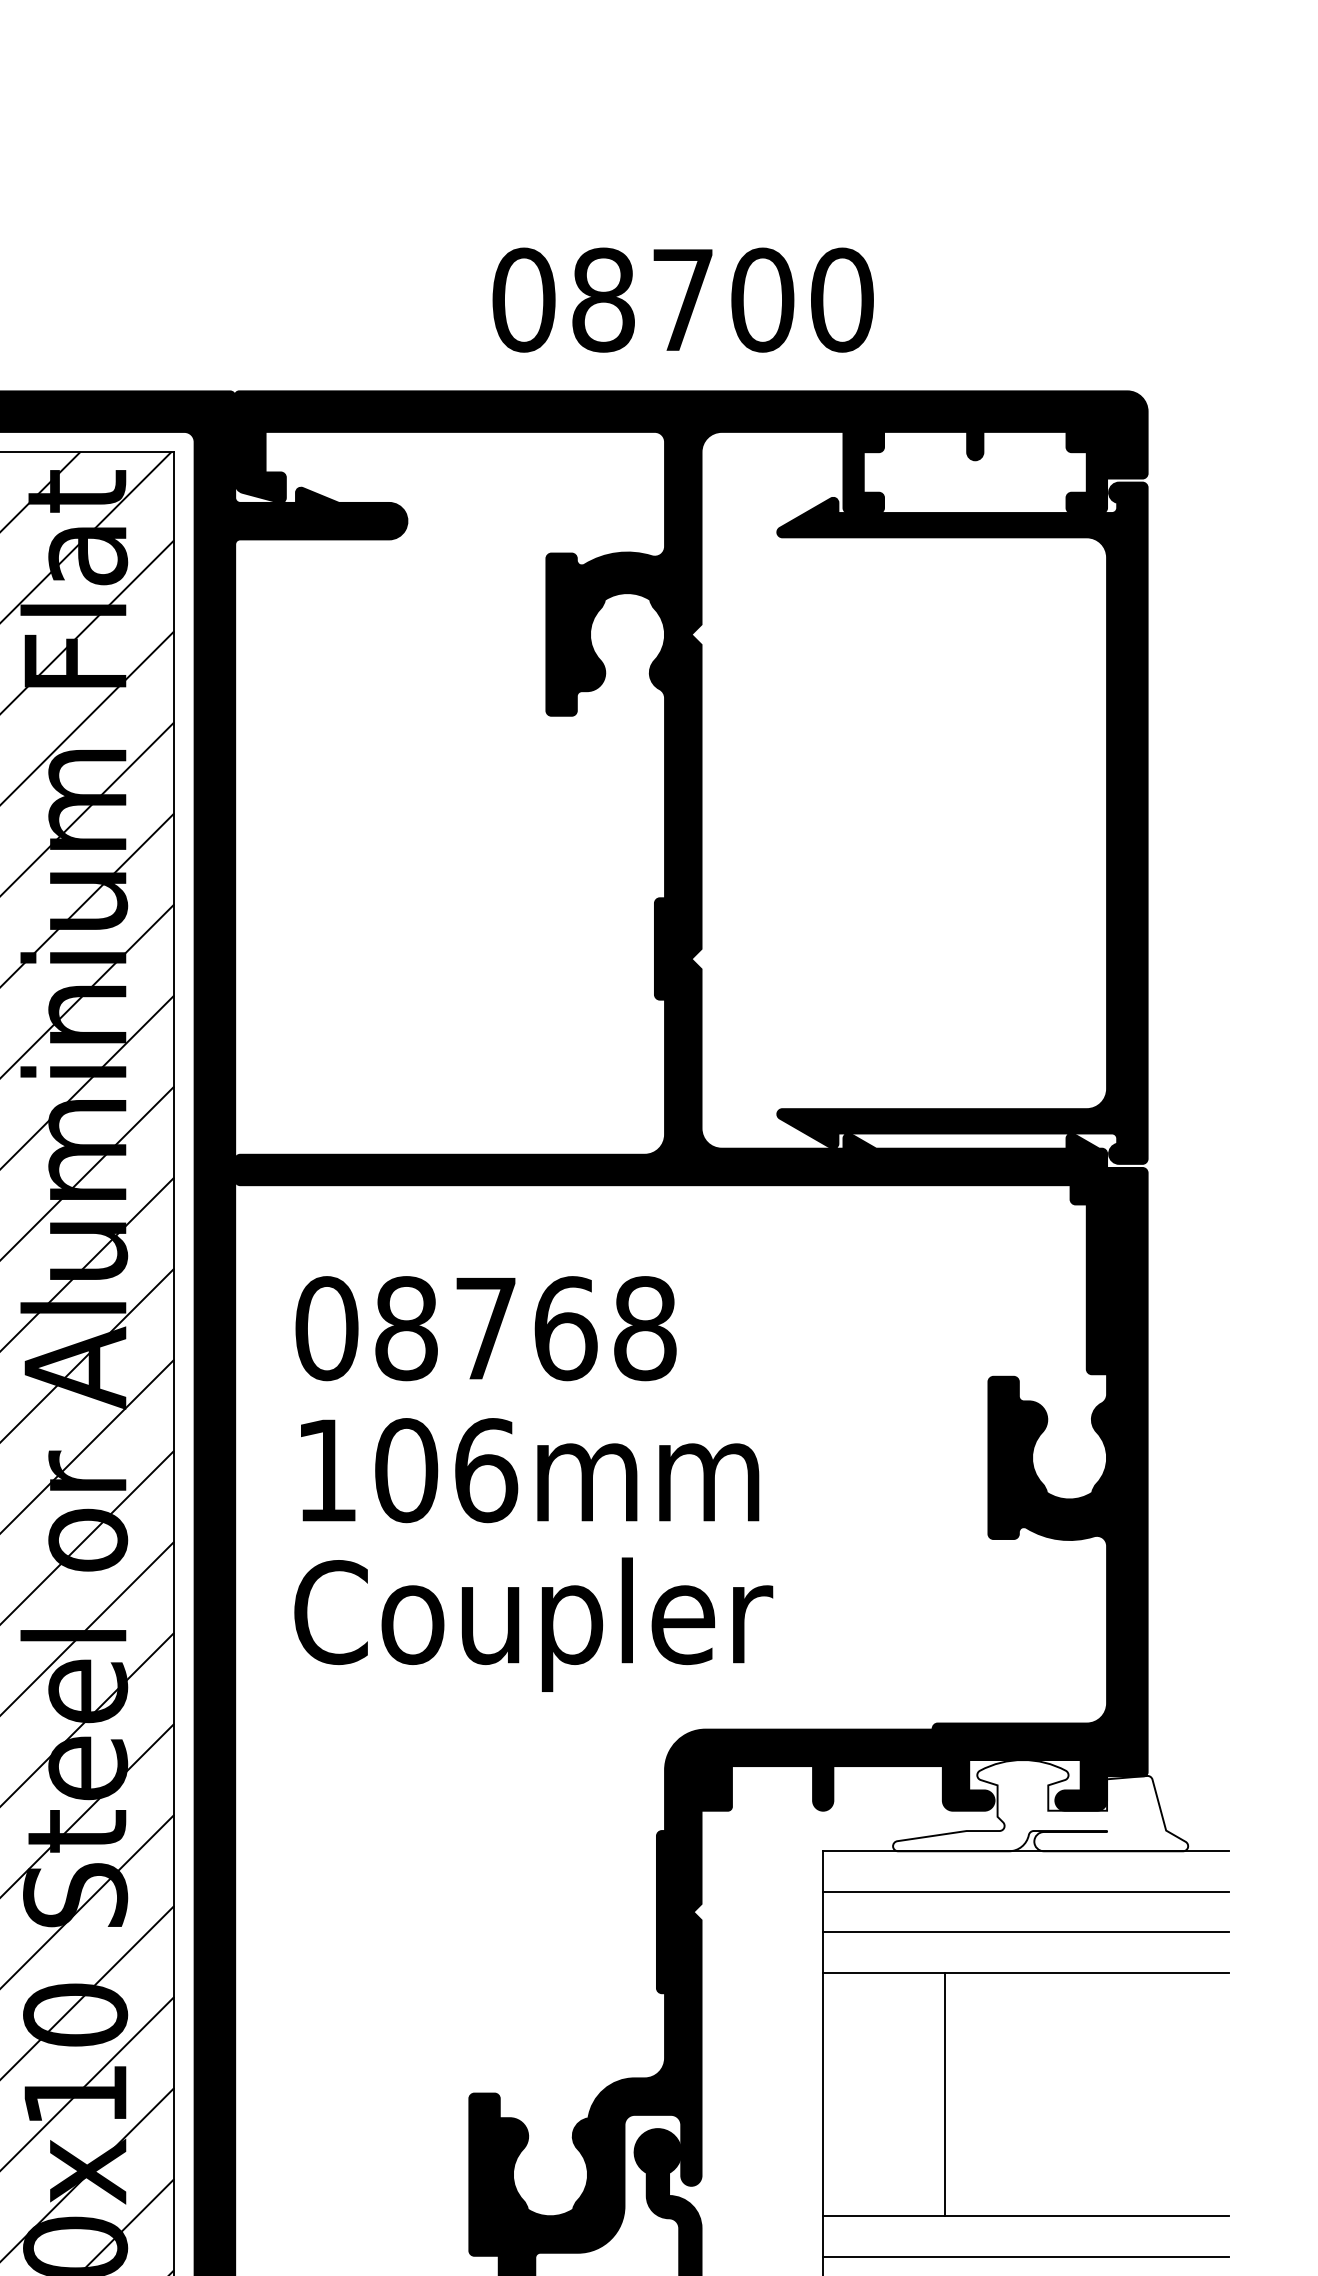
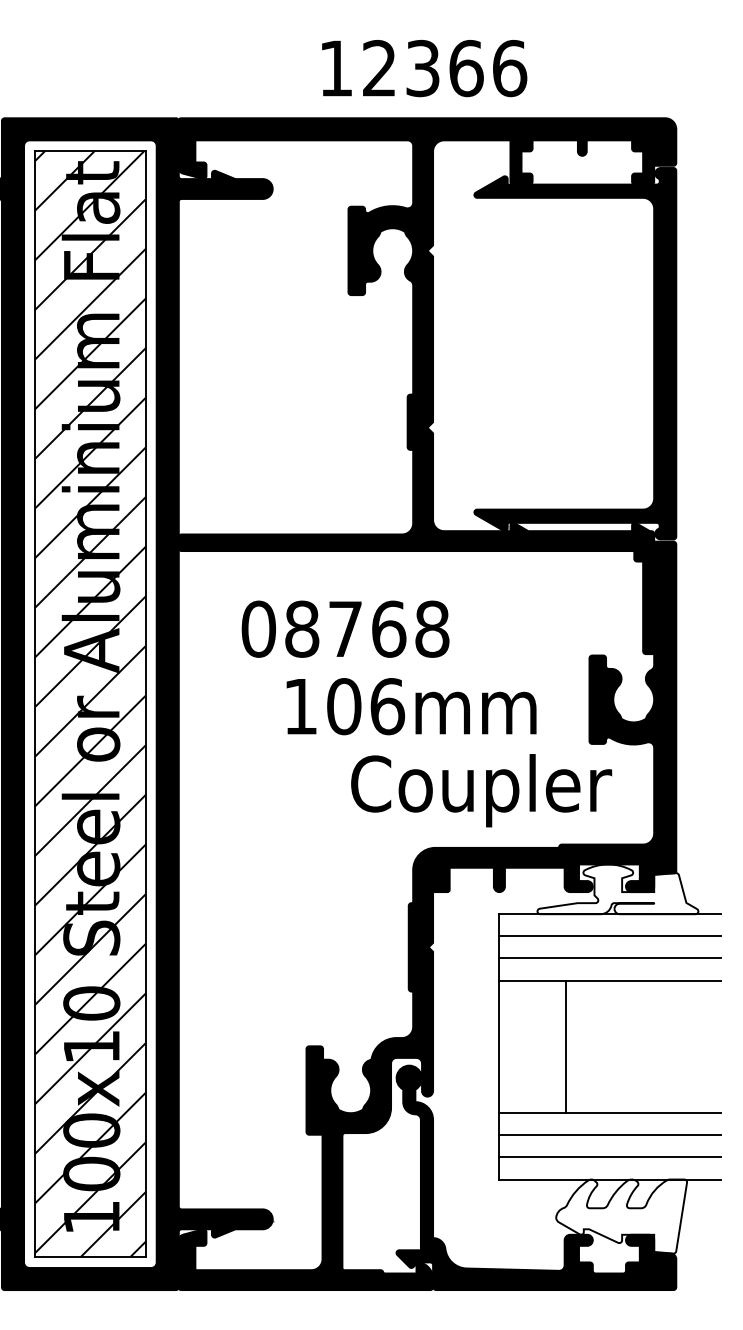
text: (683, 300) -> (423, 68), 08700 -> 12366
text: (485, 1327) -> (345, 628), moved
text: (529, 1470) -> (411, 706), moved
text: (533, 1624) -> (481, 790), moved

